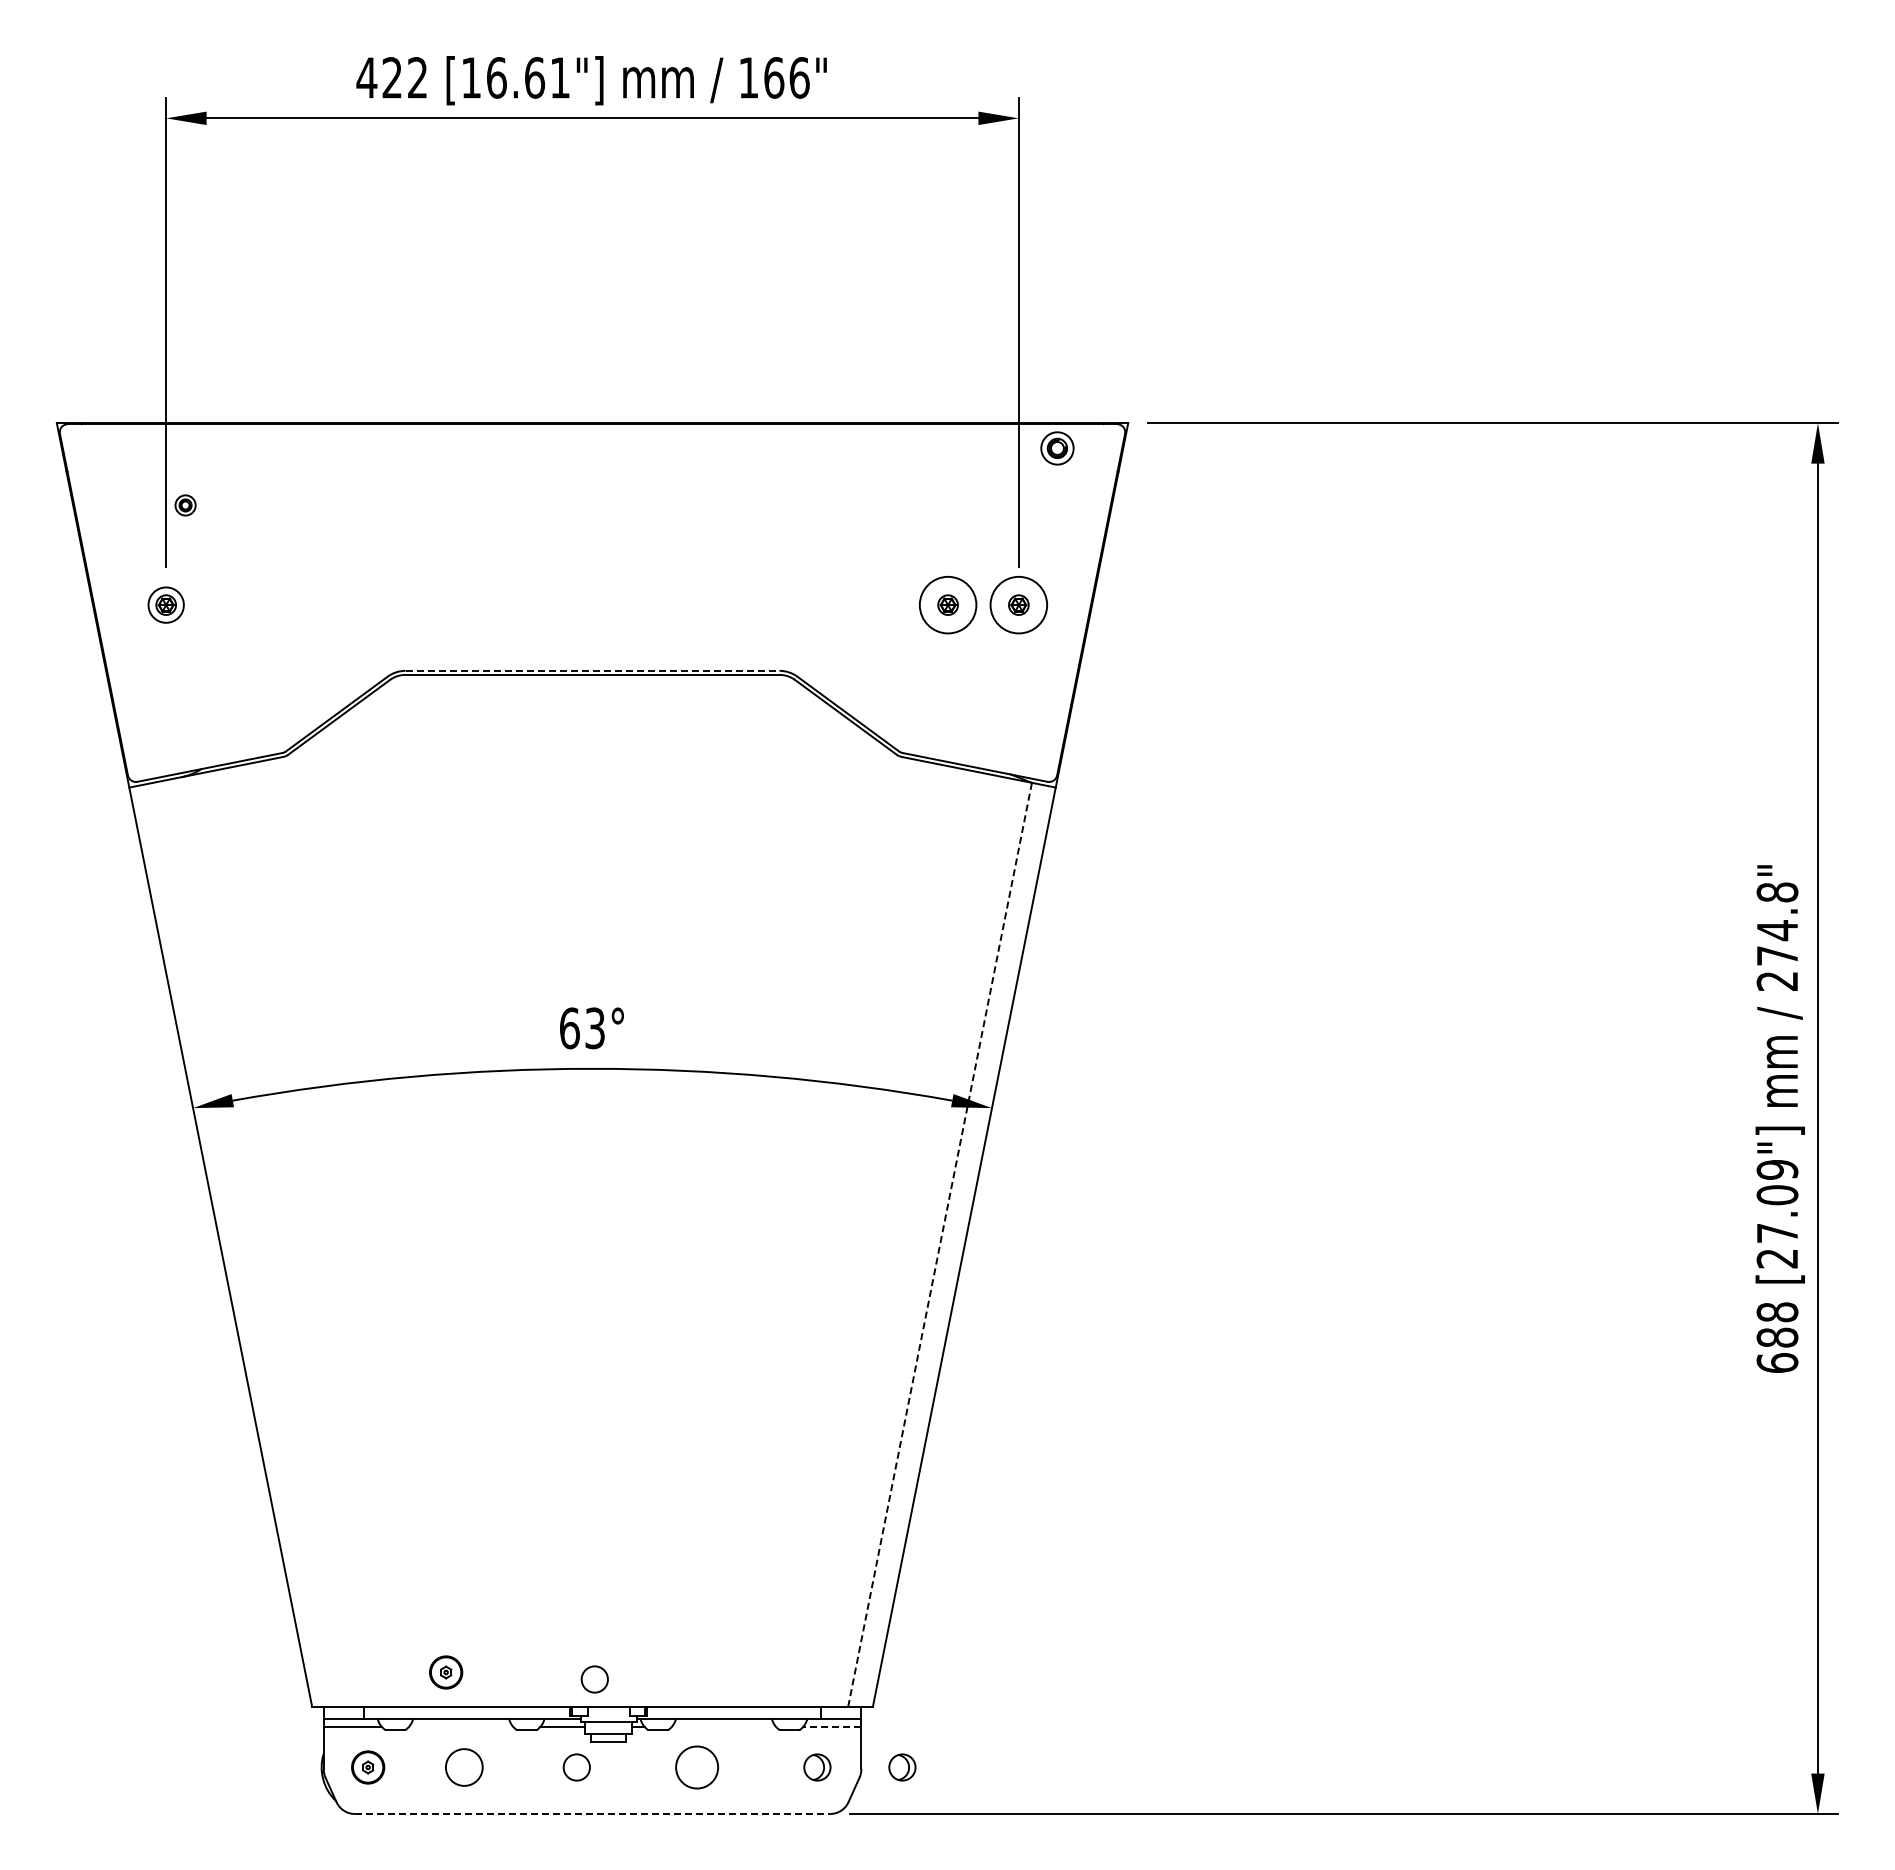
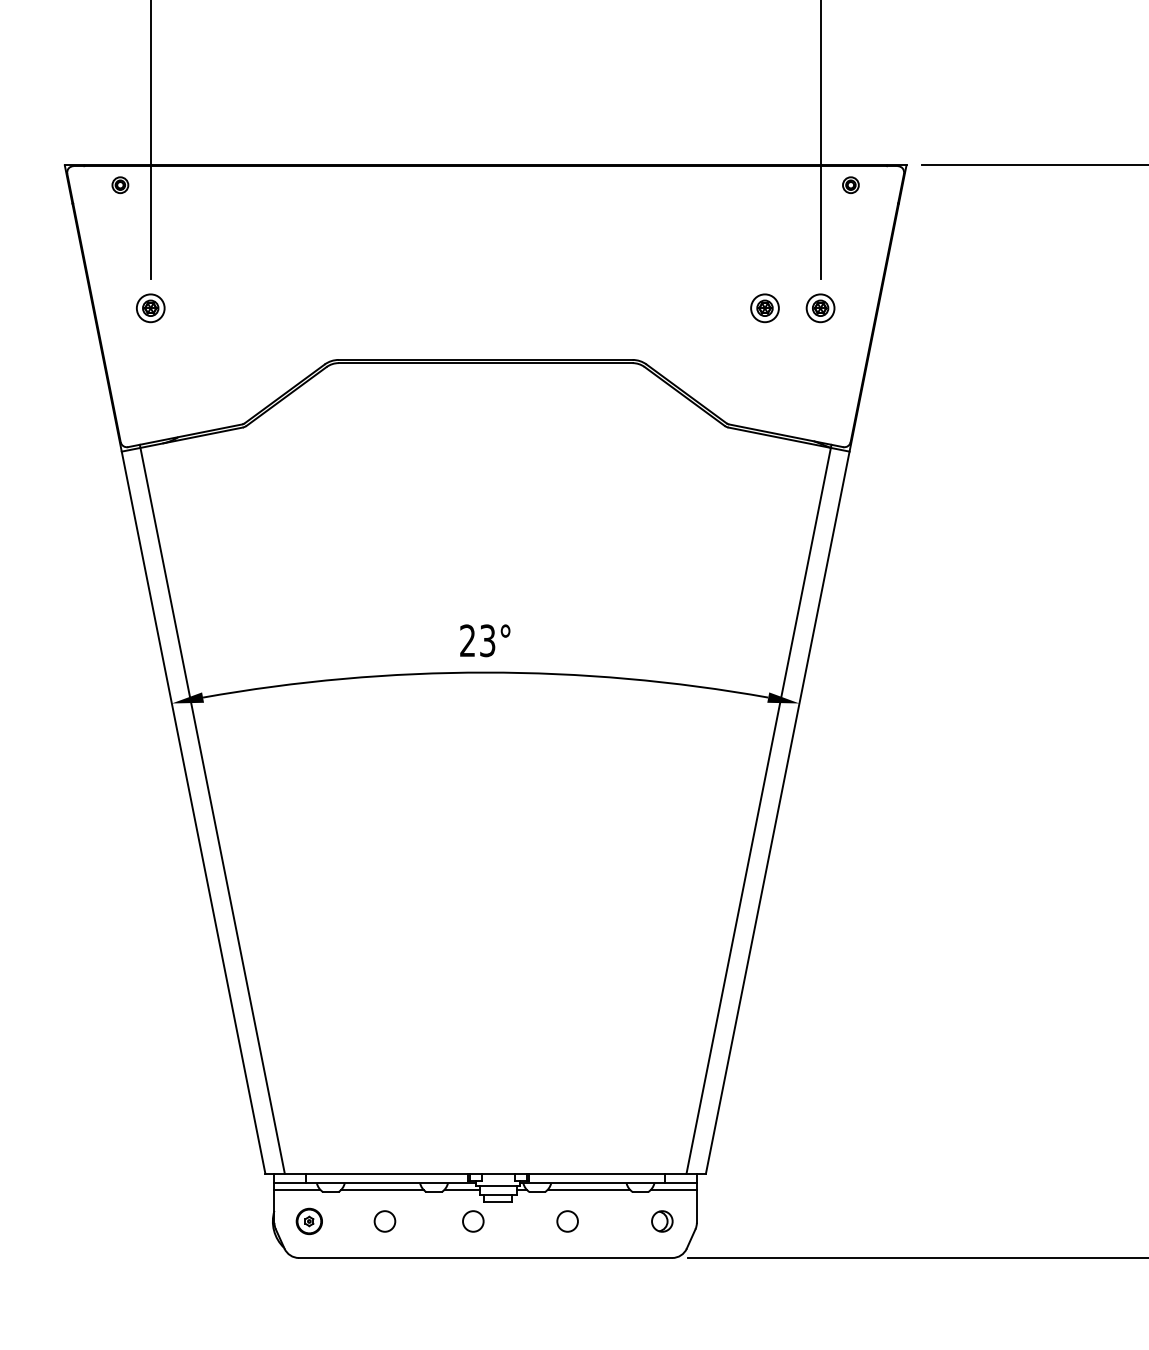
part: (1057, 448) -> (850, 185), size x0.62
part: (185, 505) -> (120, 185), moved
circle: (947, 604) -> (764, 307), size x0.62
circle: (1018, 604) -> (820, 307), size x0.62
line: (592, 670) -> (485, 359), dashed -> solid
text: (569, 1028) -> (467, 640), 63° -> 23°
line: (244, 1242) -> (212, 809), added
line: (940, 1242) -> (759, 809), dashed -> solid
part: (446, 1672) -> (370, 1146), removed
circle: (594, 1679) -> (487, 1152), removed
line: (460, 1727) -> (381, 1190), added
line: (723, 1727) -> (588, 1190), added
line: (831, 1727) -> (673, 1190), dashed -> solid
circle: (464, 1767) -> (385, 1221), size x0.71
circle: (696, 1767) -> (567, 1221), size x0.62
part: (902, 1767) -> (729, 1221), removed
line: (592, 1814) -> (485, 1258), dashed -> solid

